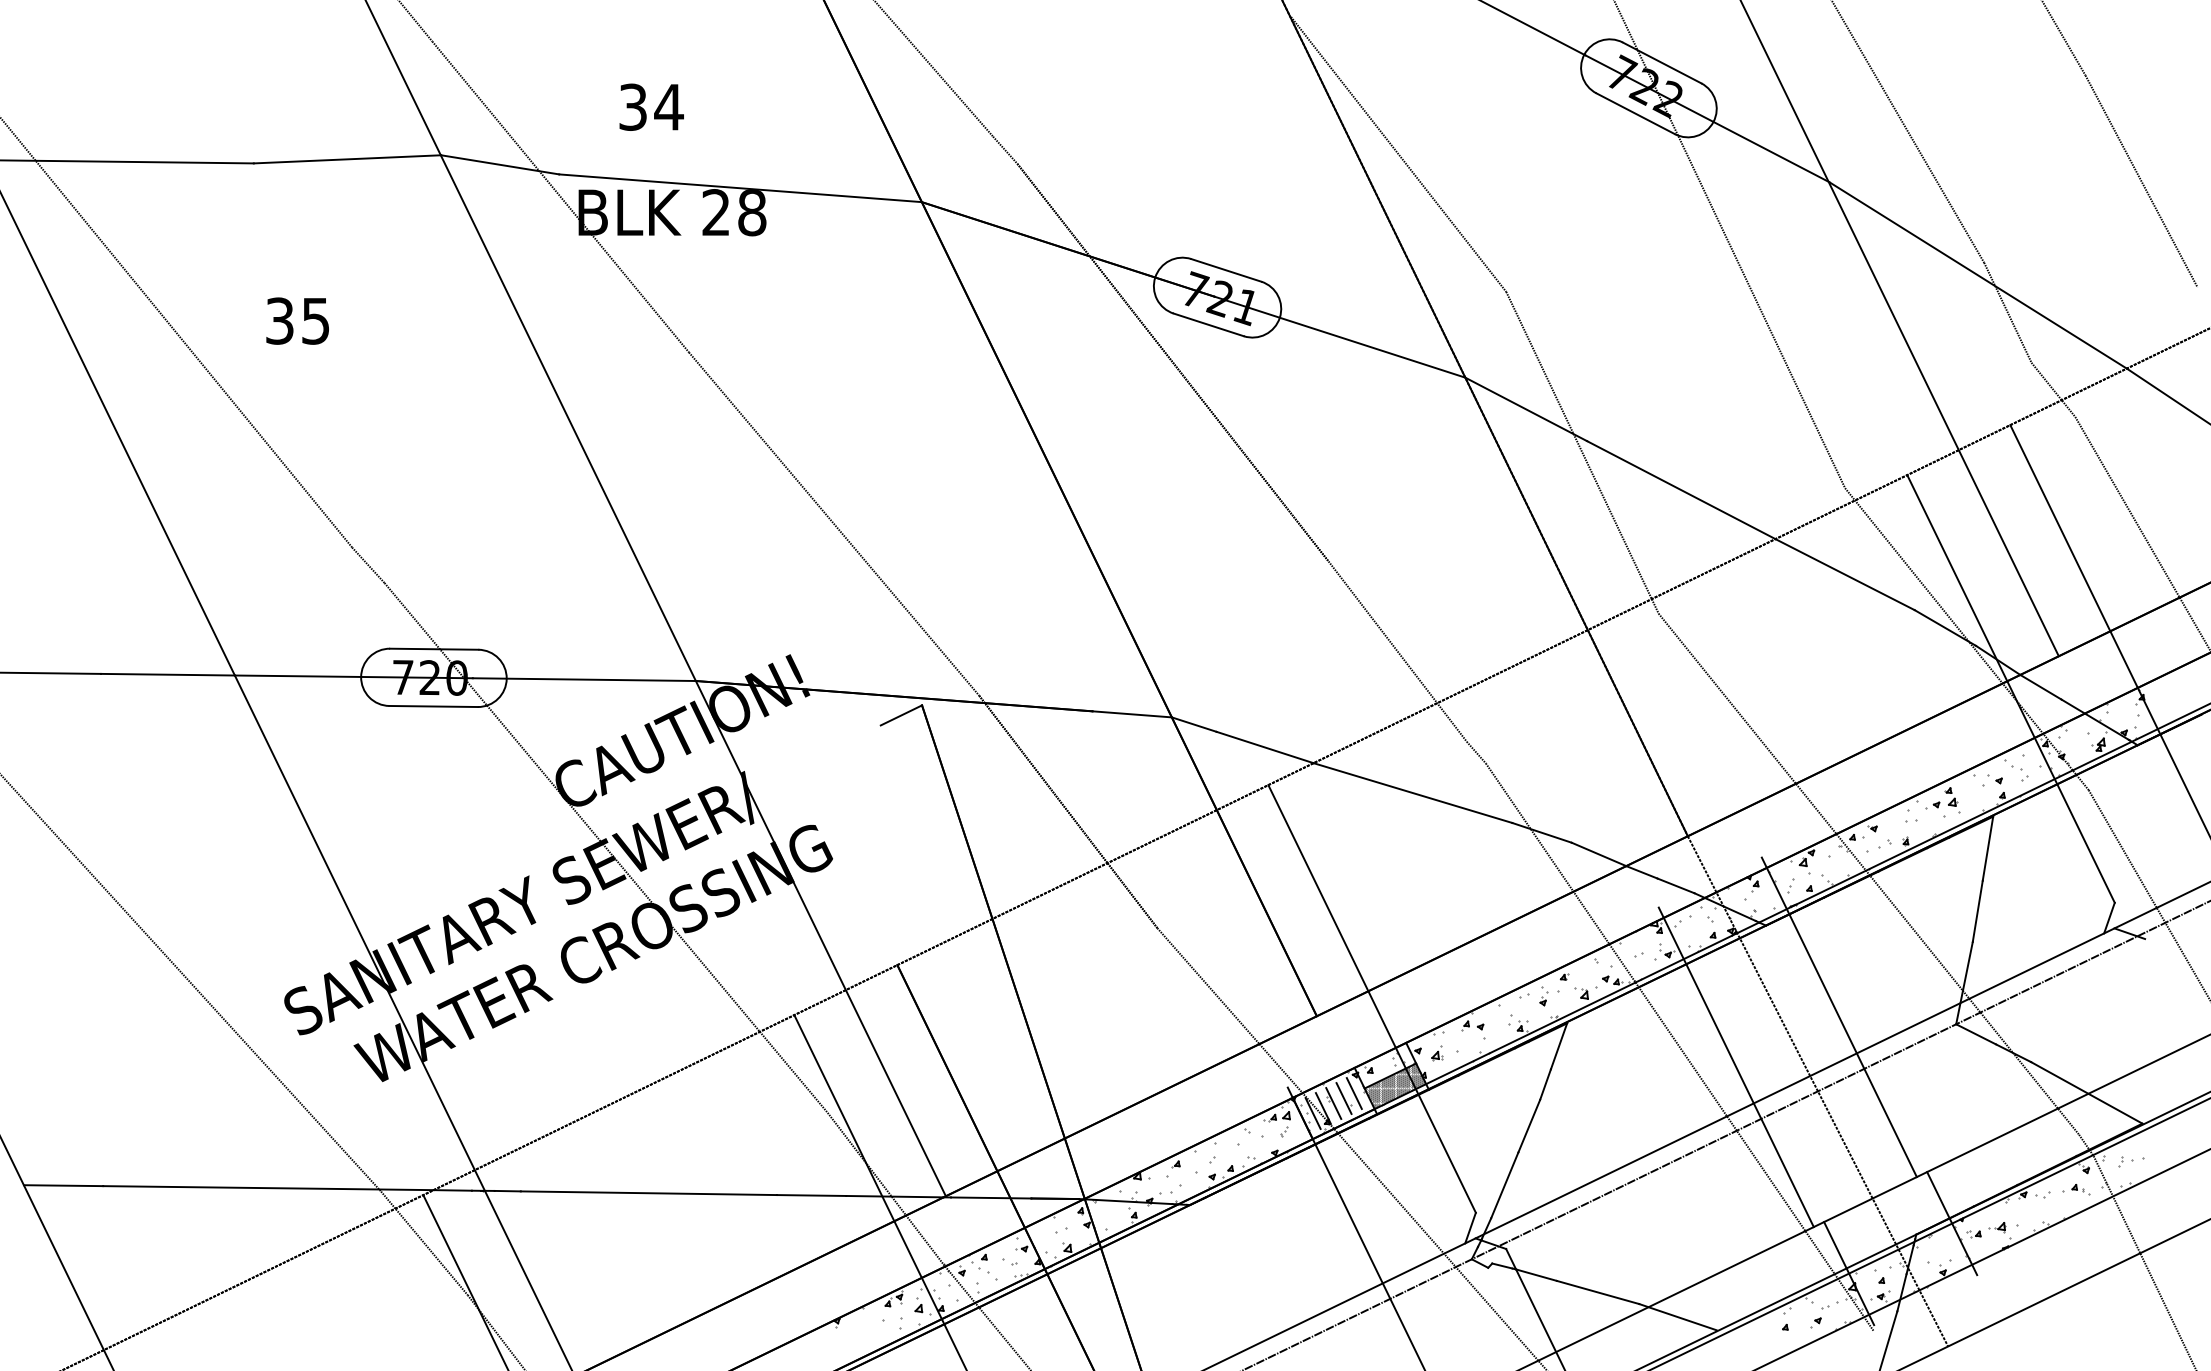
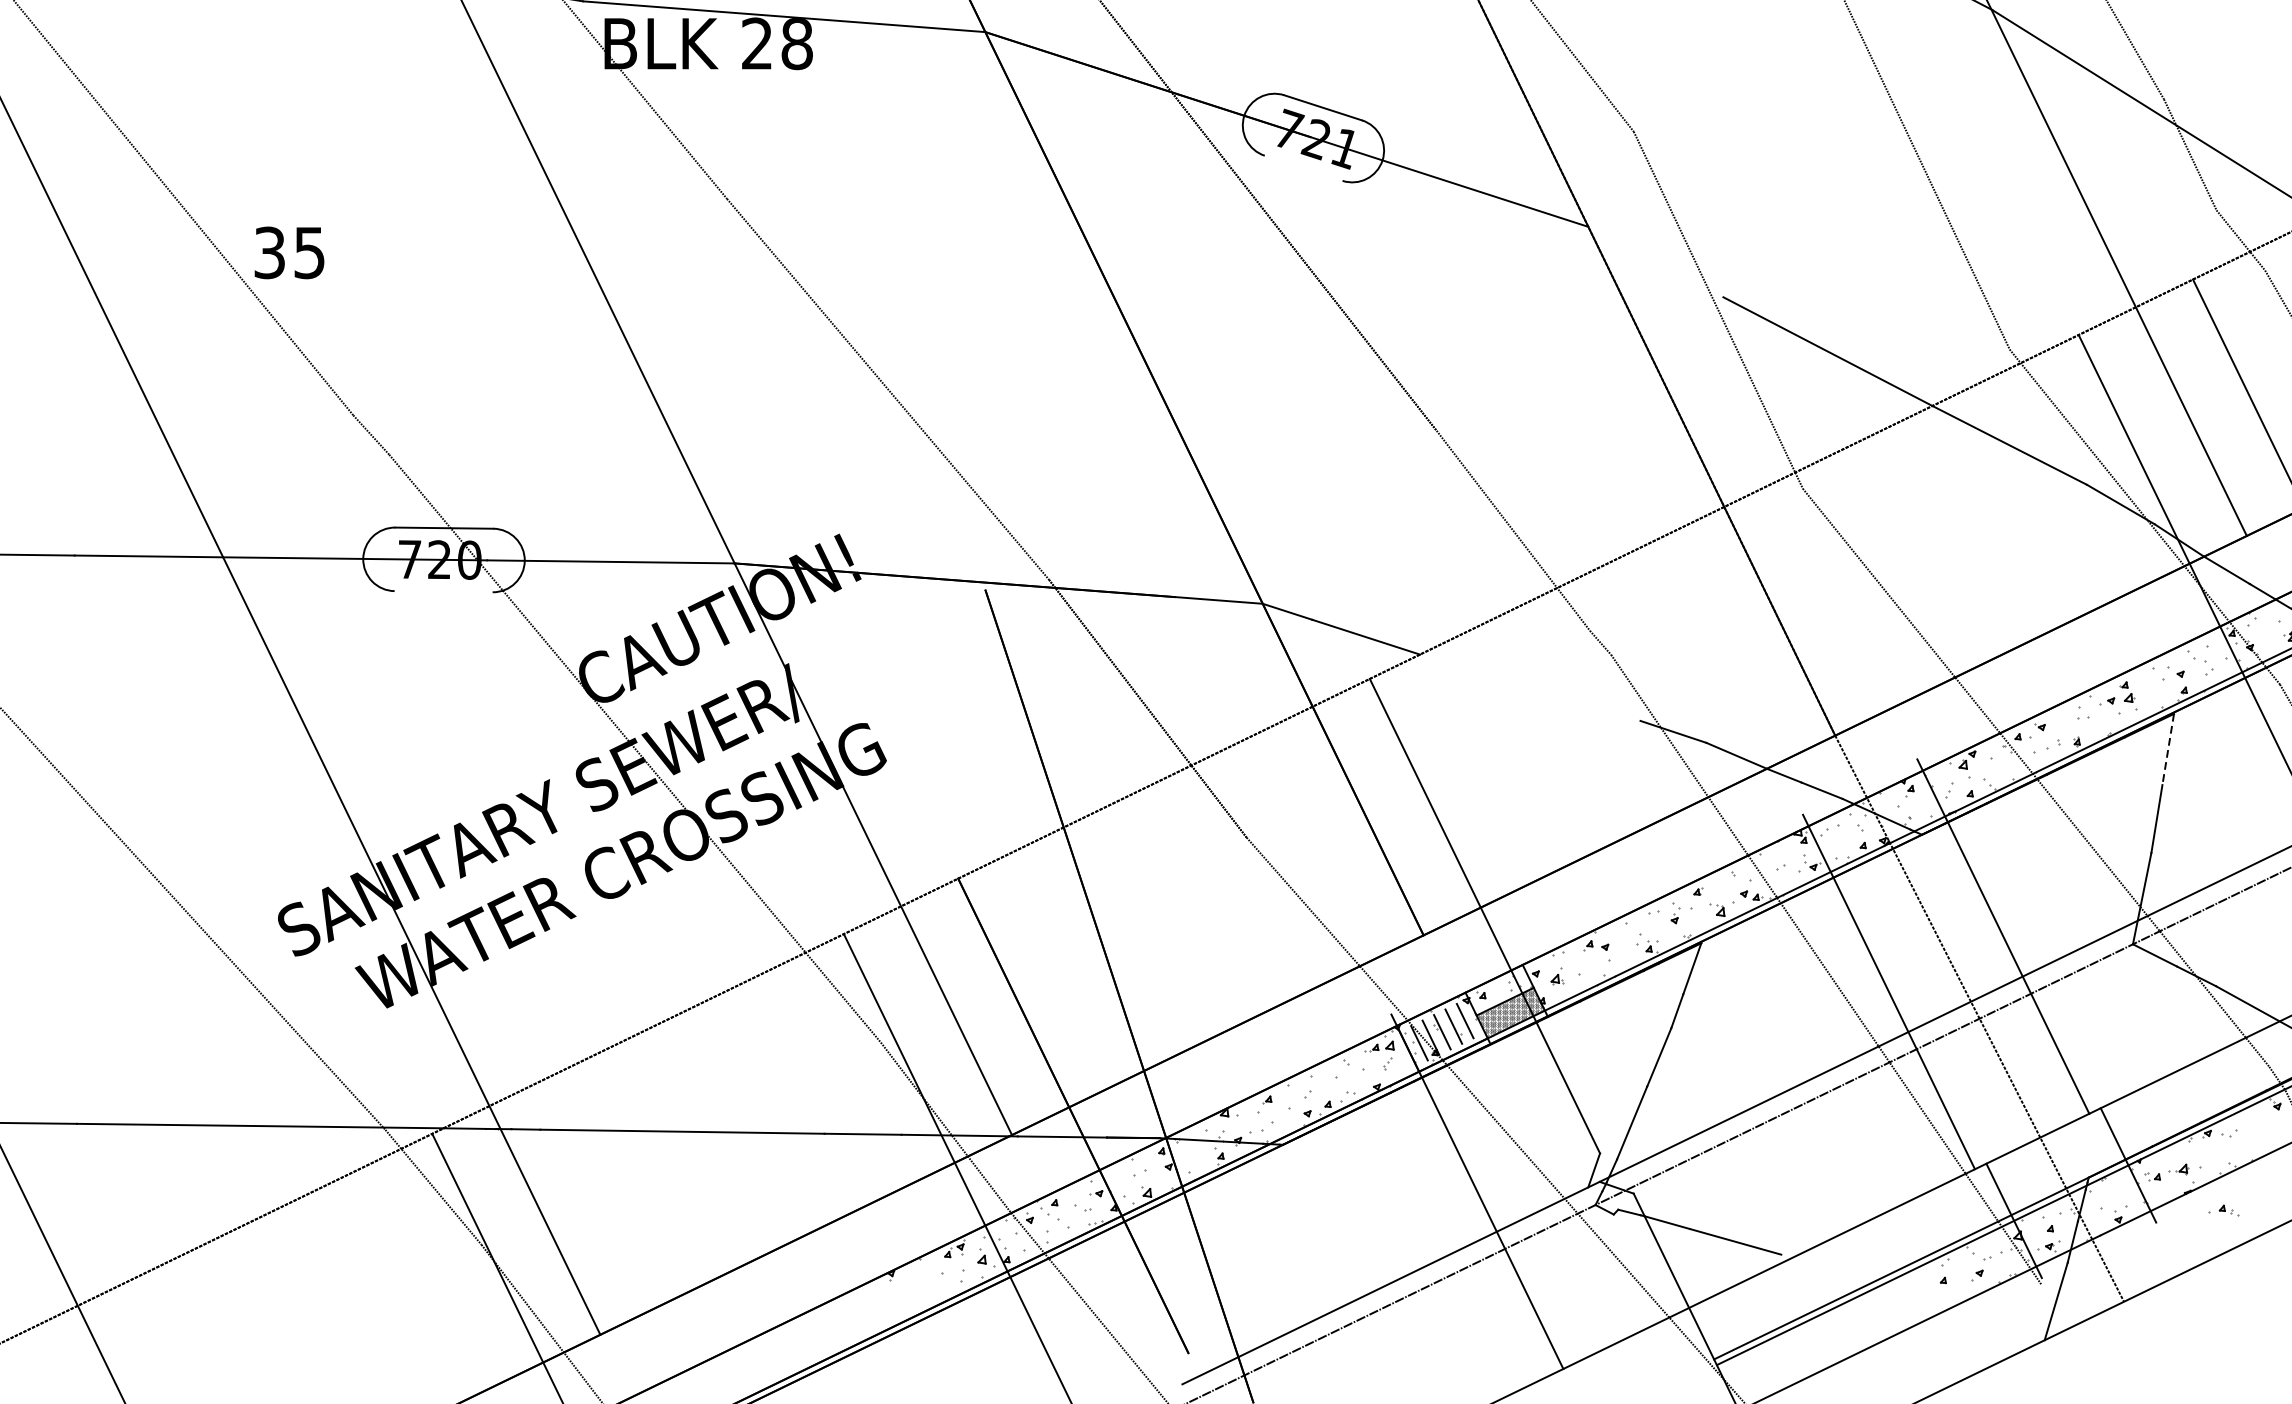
text: (297, 320) -> (289, 252), moved
line: (1208, 324) -> (1303, 167), removed
line: (1526, 409) -> (1656, 262), removed
line: (433, 706) -> (443, 591), removed
line: (901, 715) -> (962, 601), removed
line: (1412, 792) -> (1529, 687), removed
line: (1987, 849) -> (2167, 750), solid -> dashed
part: (2076, 1189) -> (2224, 1210), moved
line: (1677, 1317) -> (1823, 1269), removed

